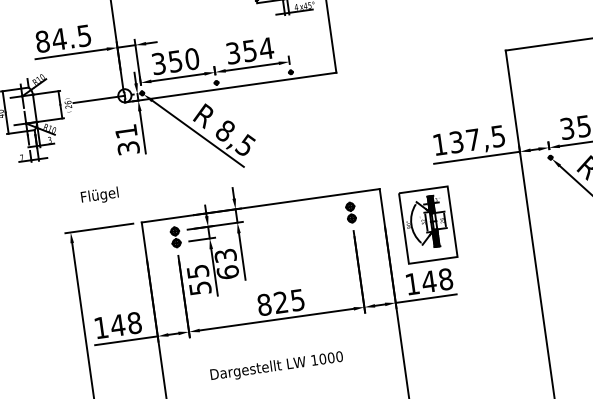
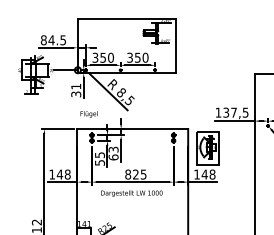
text: (266, 47) -> (145, 57), 354 -> 350
text: (98, 196) -> (88, 114), moved
text: (276, 366) -> (131, 193), moved

